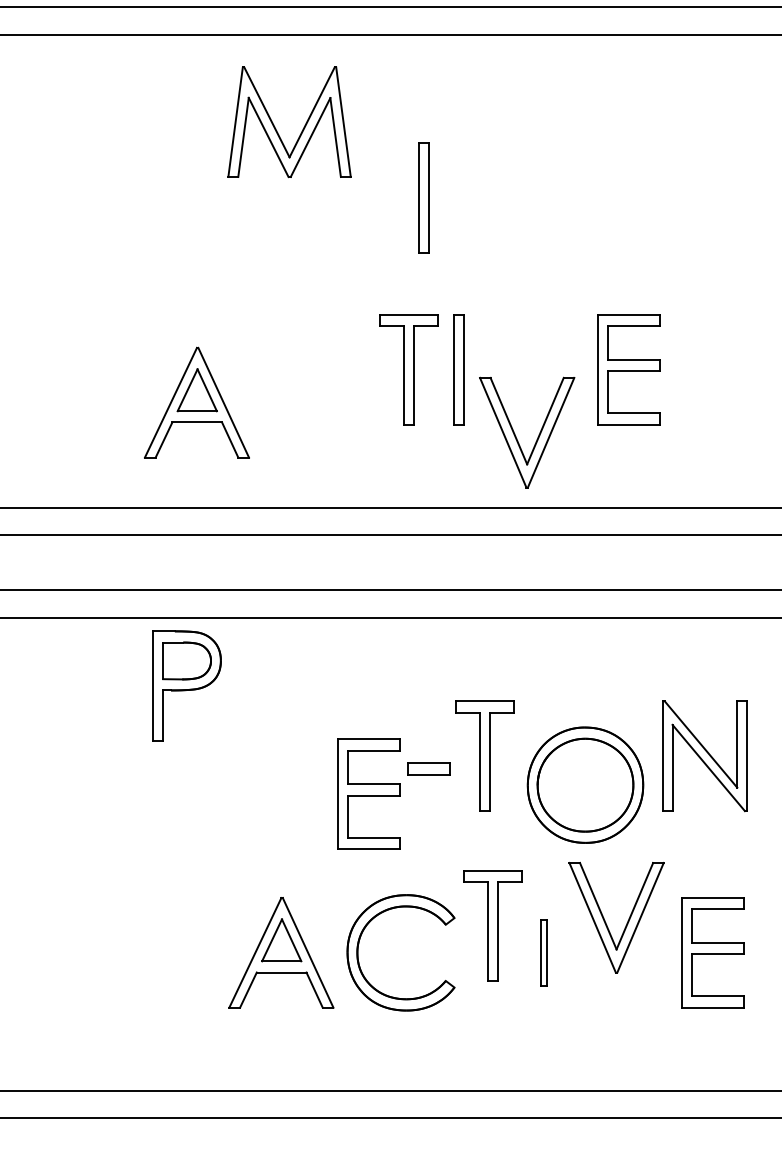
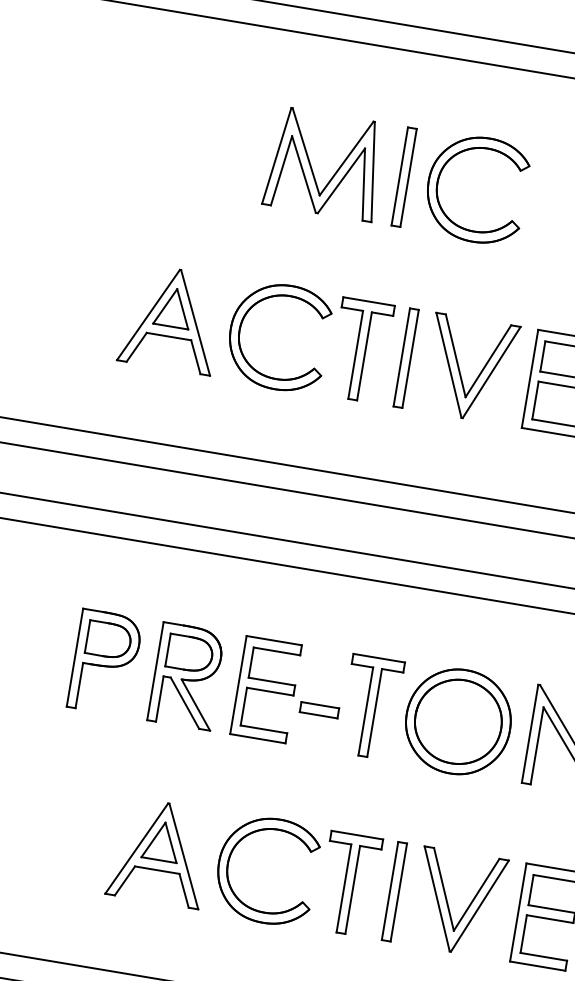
part: (276, 128) -> (312, 167), moved
part: (463, 165) -> (440, 176), added
part: (423, 197) -> (403, 176), moved
part: (274, 365) -> (241, 326), added
part: (196, 402) -> (171, 318), moved
part: (538, 434) -> (480, 372), moved
part: (186, 685) -> (104, 662), moved
part: (278, 756) -> (186, 676), added
part: (585, 784) -> (458, 721), moved
part: (368, 793) -> (265, 688), moved
part: (606, 922) -> (448, 905), moved
part: (492, 925) -> (348, 883), moved
part: (543, 952) -> (394, 891), size x1.67

